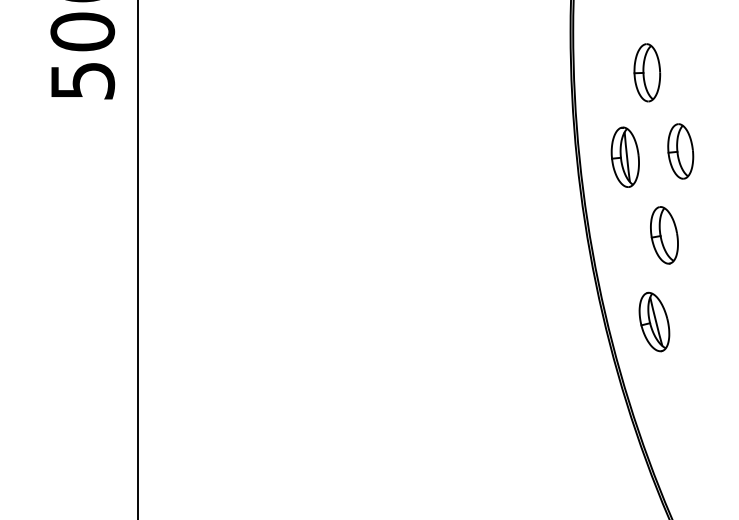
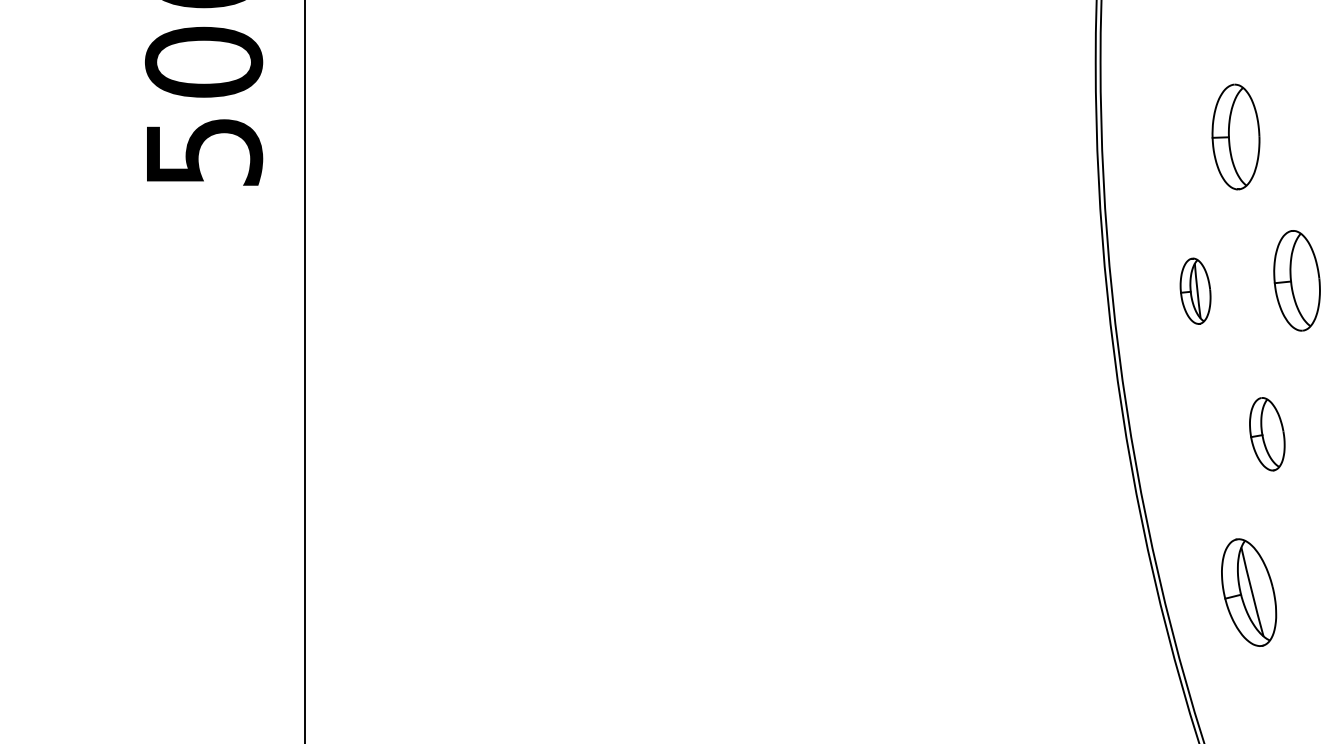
part: (624, 156) -> (1194, 290), size x0.6
part: (664, 235) -> (1267, 434), size x0.7

